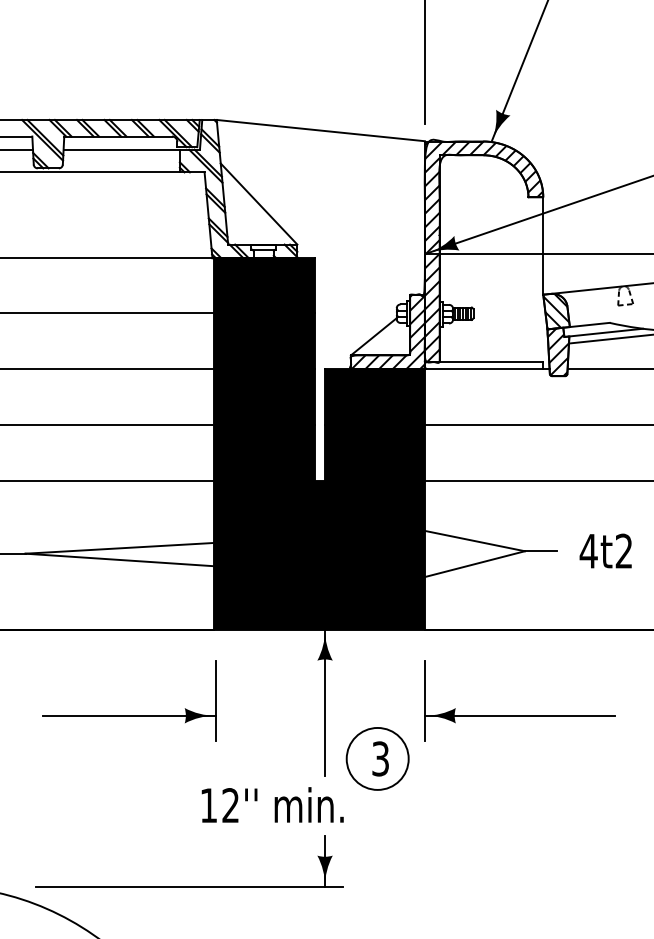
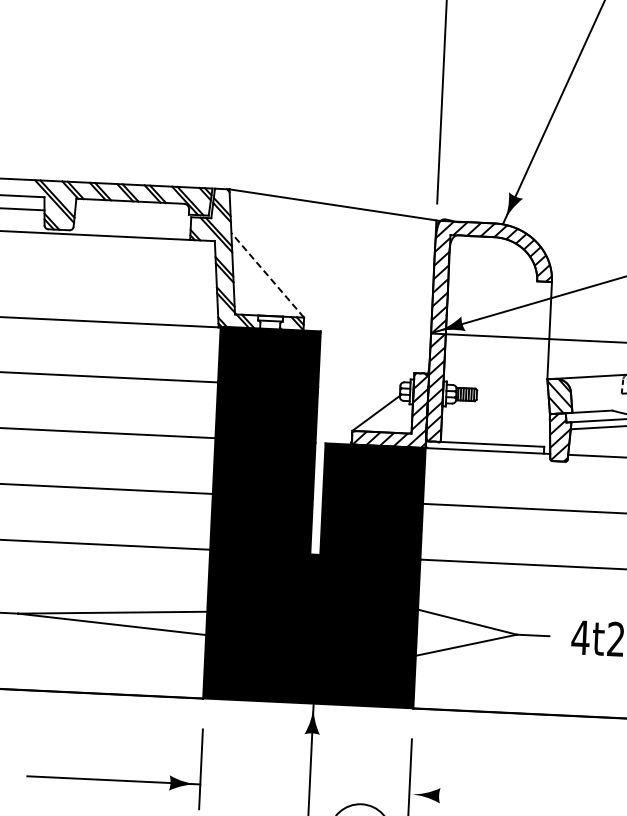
line: (121, 149) -> (132, 214), removed
line: (259, 204) -> (268, 275), solid -> dashed
line: (519, 715) -> (503, 798), removed

